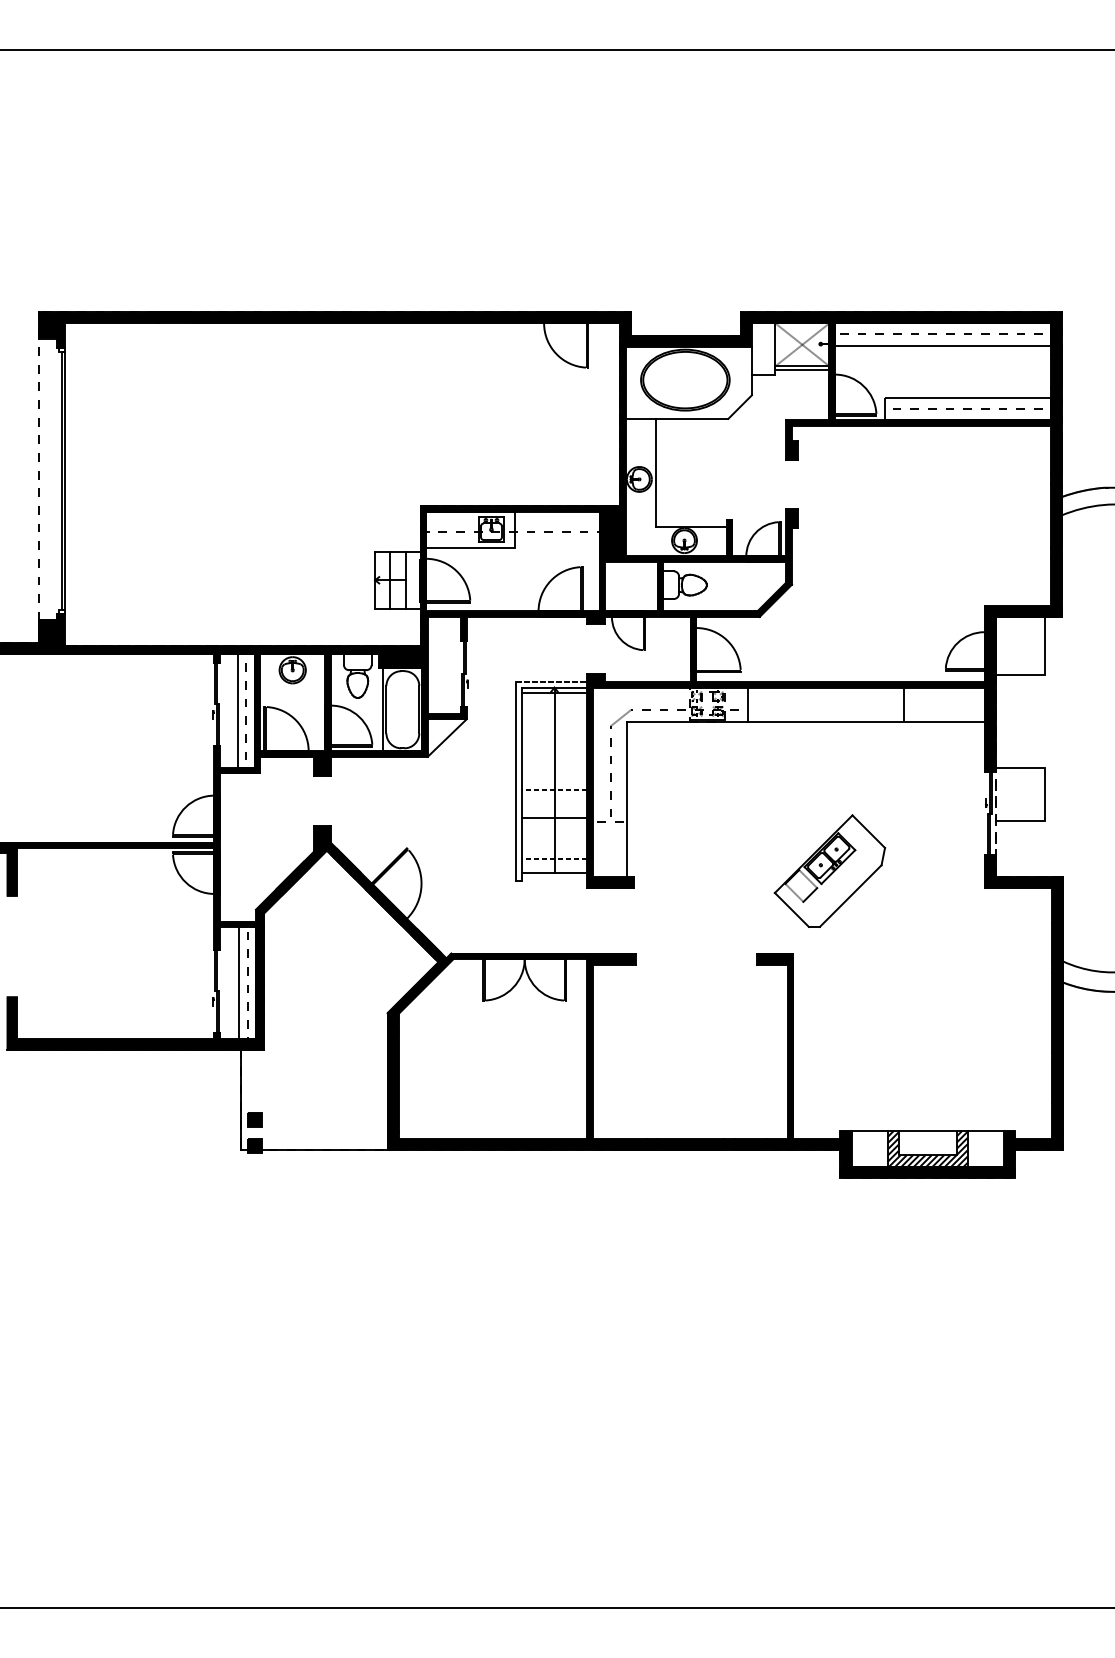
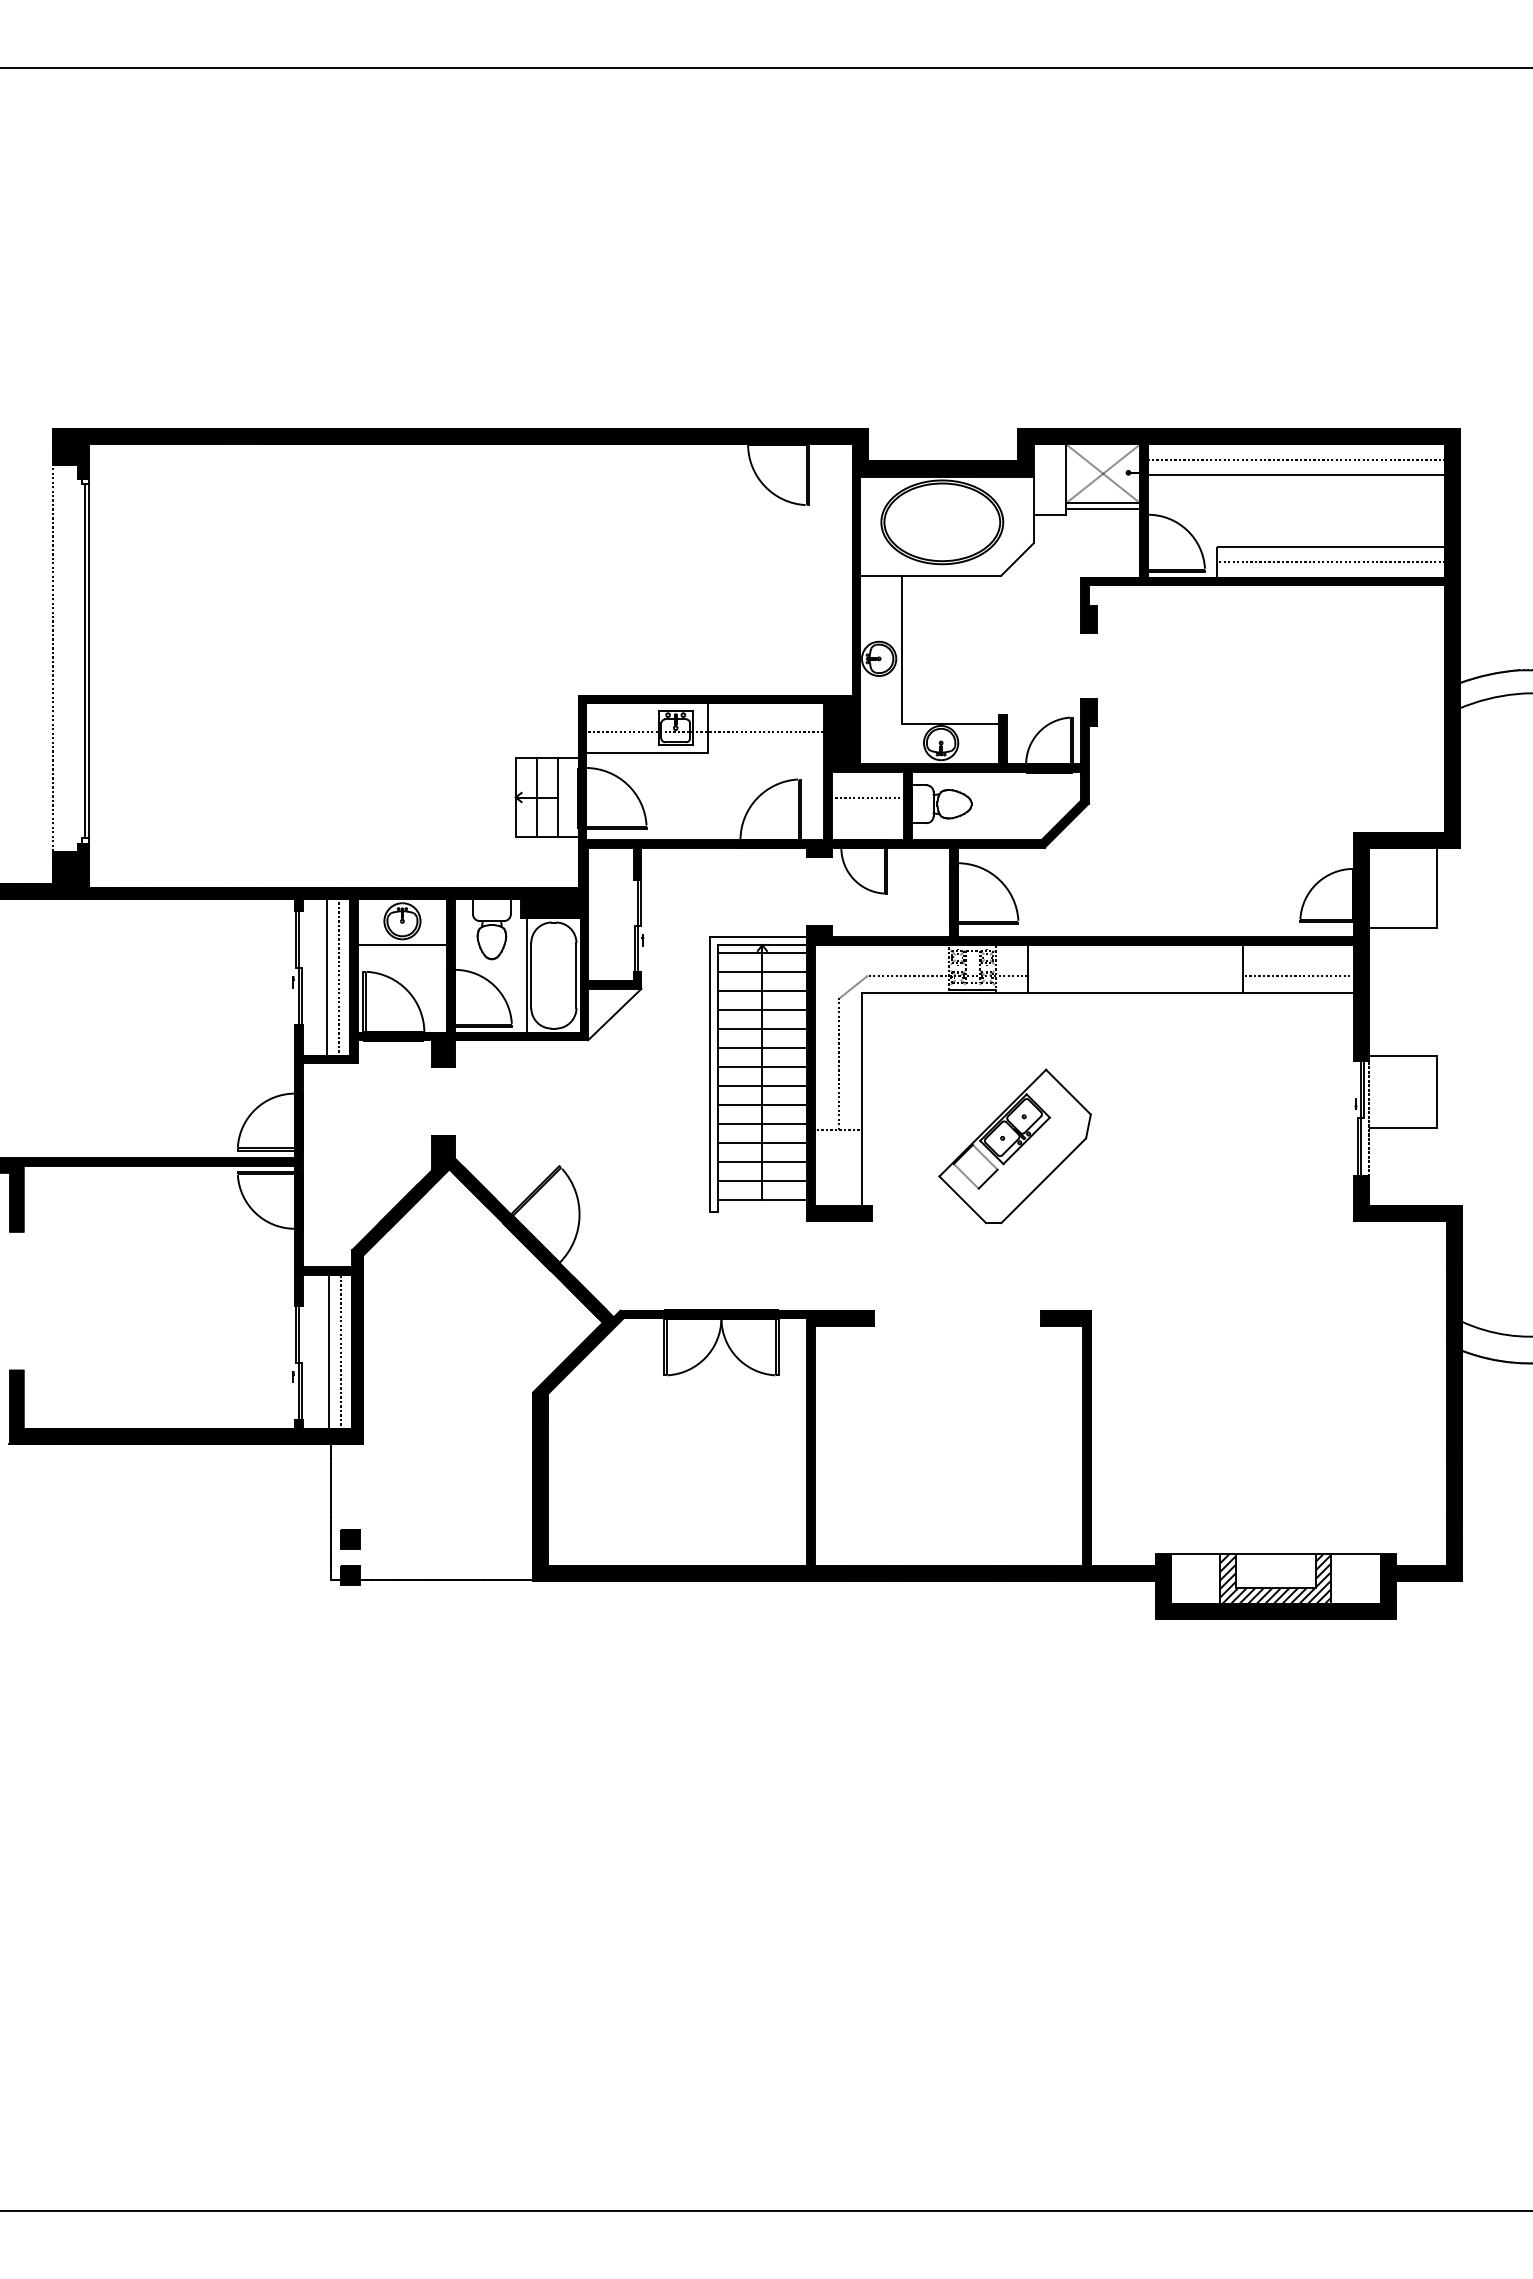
line: (630, 580) -> (867, 798), added
line: (551, 682) -> (758, 937), dashed -> solid
line: (292, 687) -> (402, 945), added
line: (554, 706) -> (762, 971), added
line: (944, 709) -> (1298, 975), added
line: (554, 720) -> (762, 990), added
line: (554, 734) -> (762, 1009), added
line: (554, 748) -> (762, 1028), added
line: (554, 762) -> (762, 1047), added
line: (554, 775) -> (762, 1066), added
line: (554, 790) -> (762, 1086), dashed -> solid
line: (554, 804) -> (762, 1105), added
line: (554, 831) -> (762, 1143), added
line: (554, 845) -> (762, 1162), added
line: (554, 859) -> (762, 1181), dashed -> solid
part: (829, 871) -> (1014, 1146), moved

